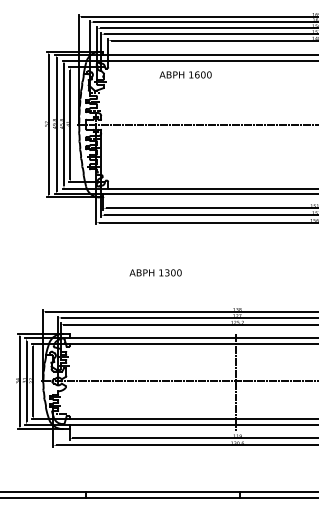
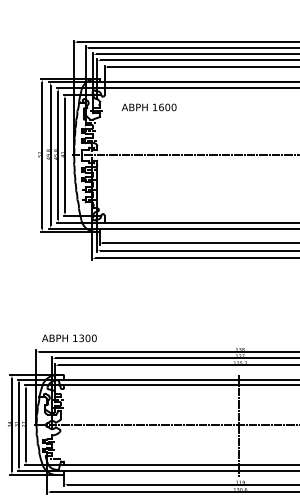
text: (185, 74) -> (149, 106), moved
text: (155, 272) -> (69, 337), moved

